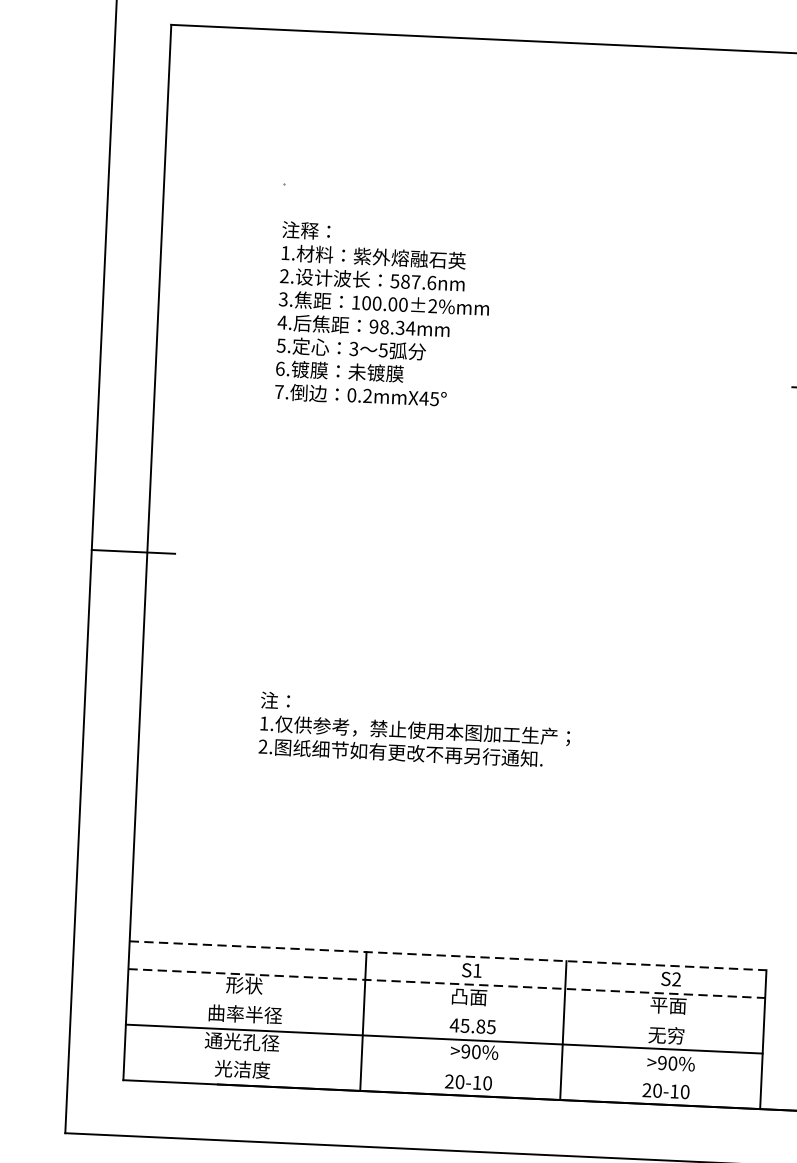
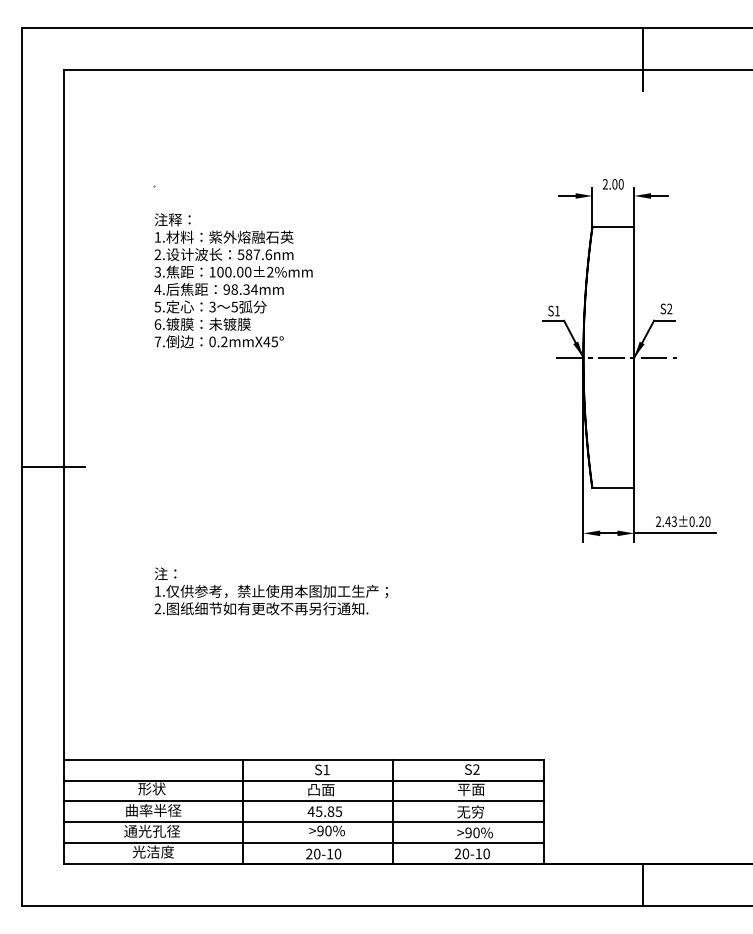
line: (447, 955) -> (303, 759), dashed -> solid
line: (446, 983) -> (303, 780), dashed -> solid
line: (444, 1011) -> (303, 801), added
line: (442, 1067) -> (303, 843), added

